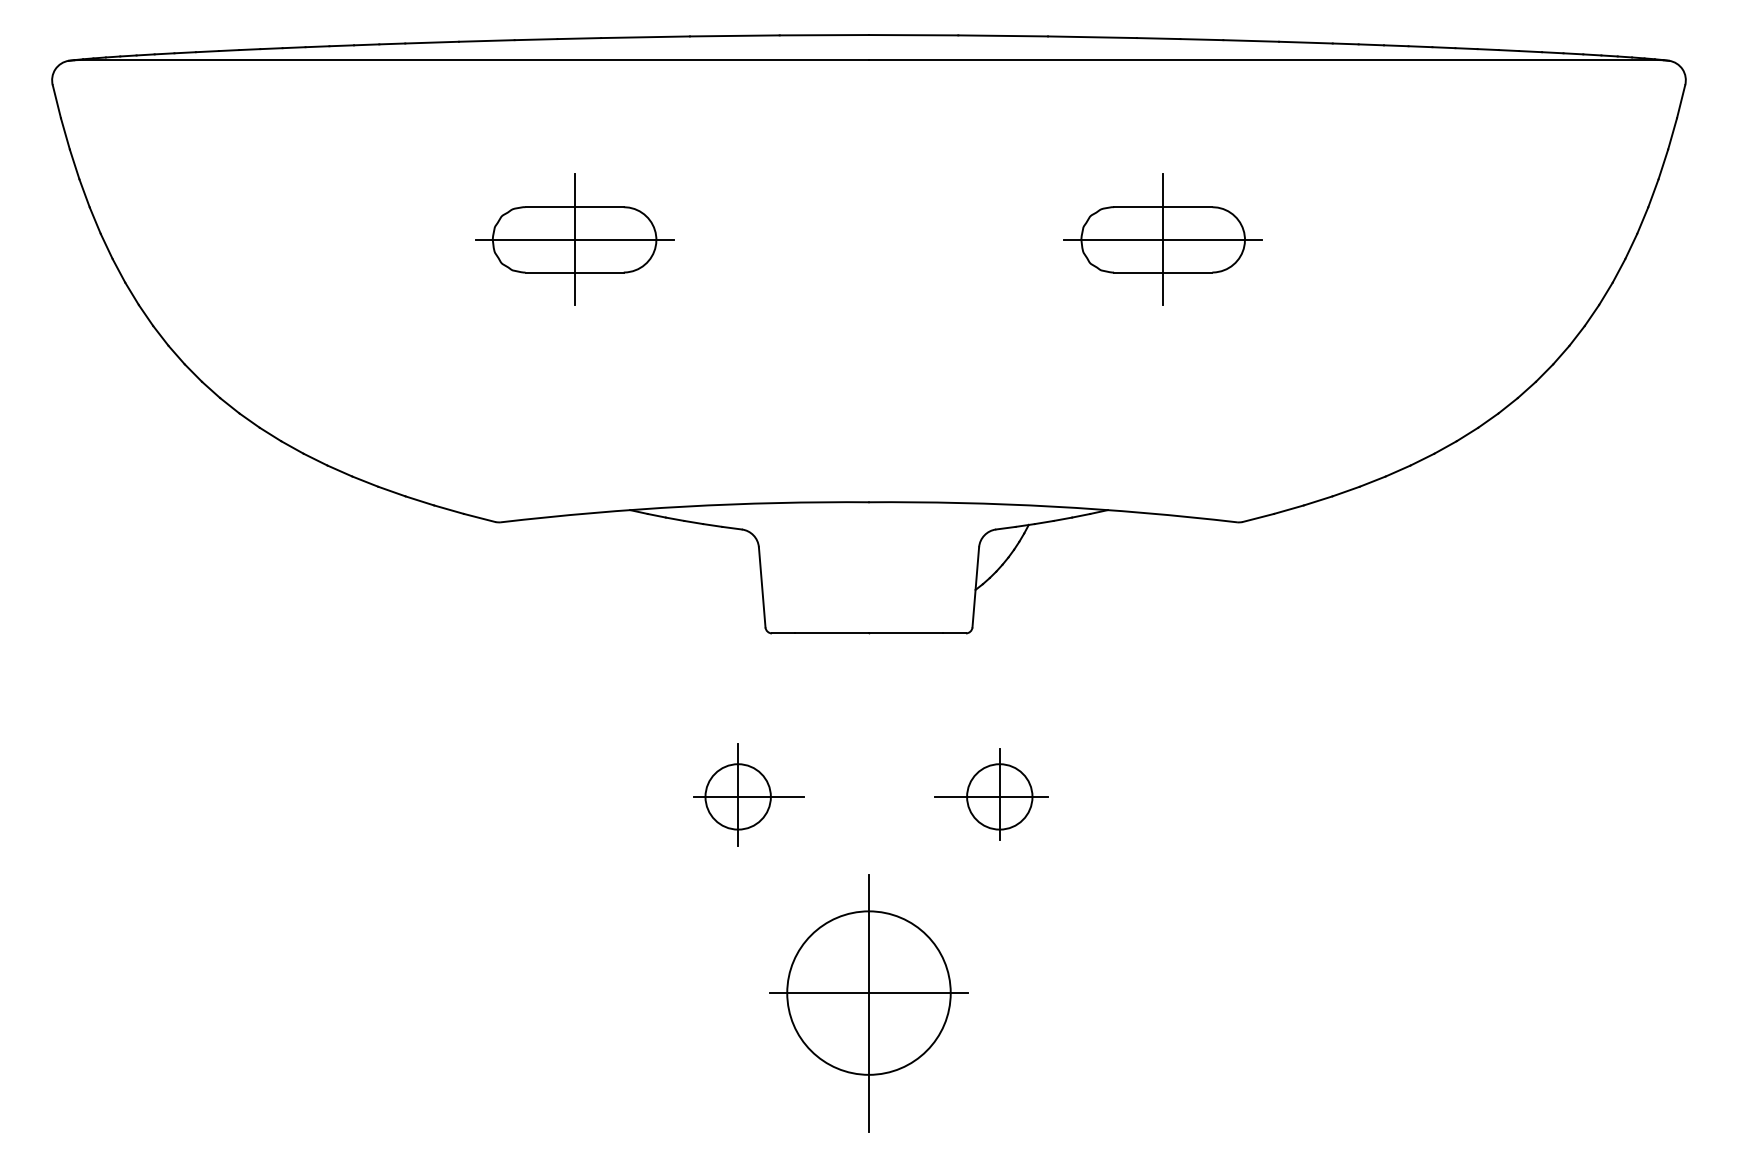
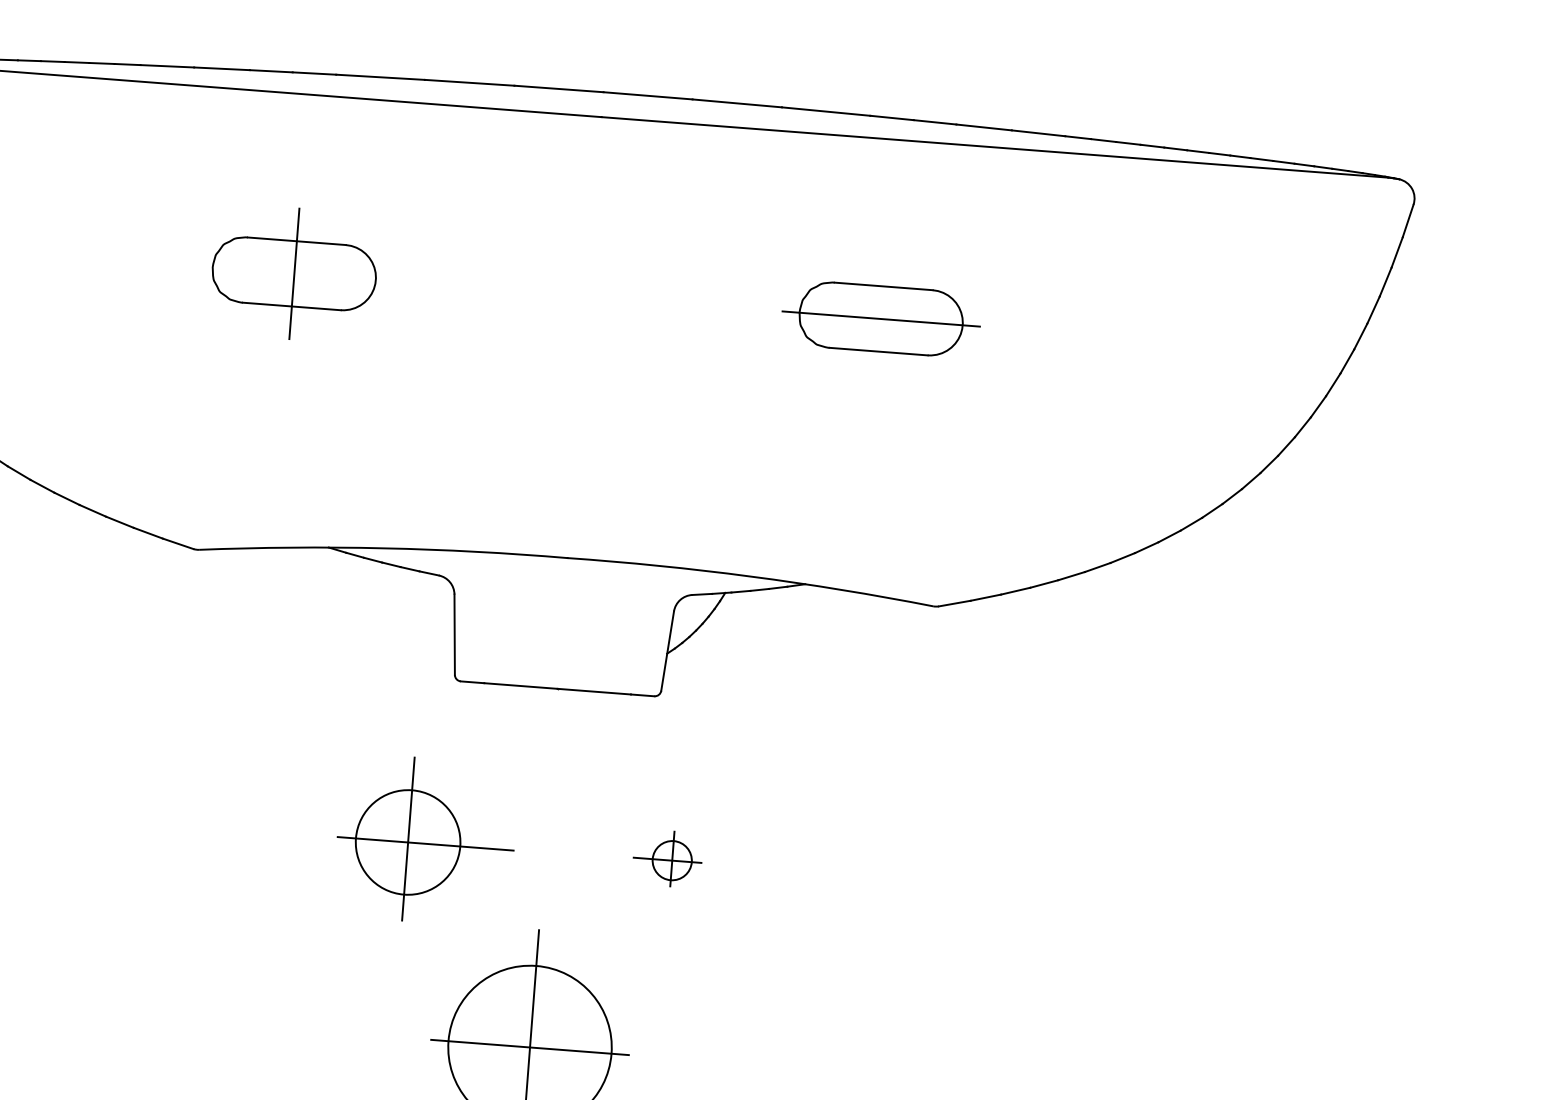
line: (574, 239) -> (294, 273), removed
line: (1163, 239) -> (881, 318), removed
part: (748, 794) -> (425, 840), size x1.6
part: (991, 794) -> (667, 858), size x0.6

